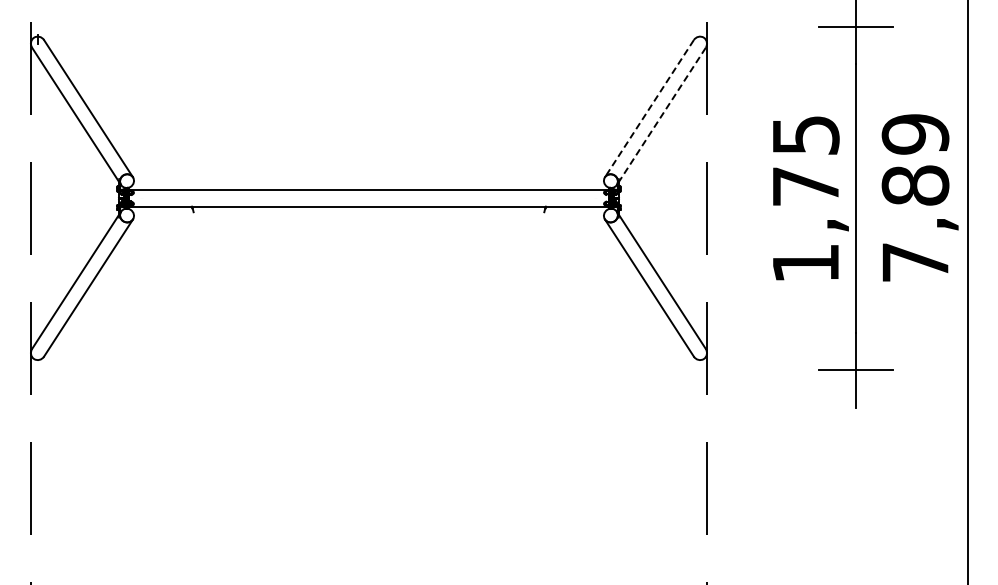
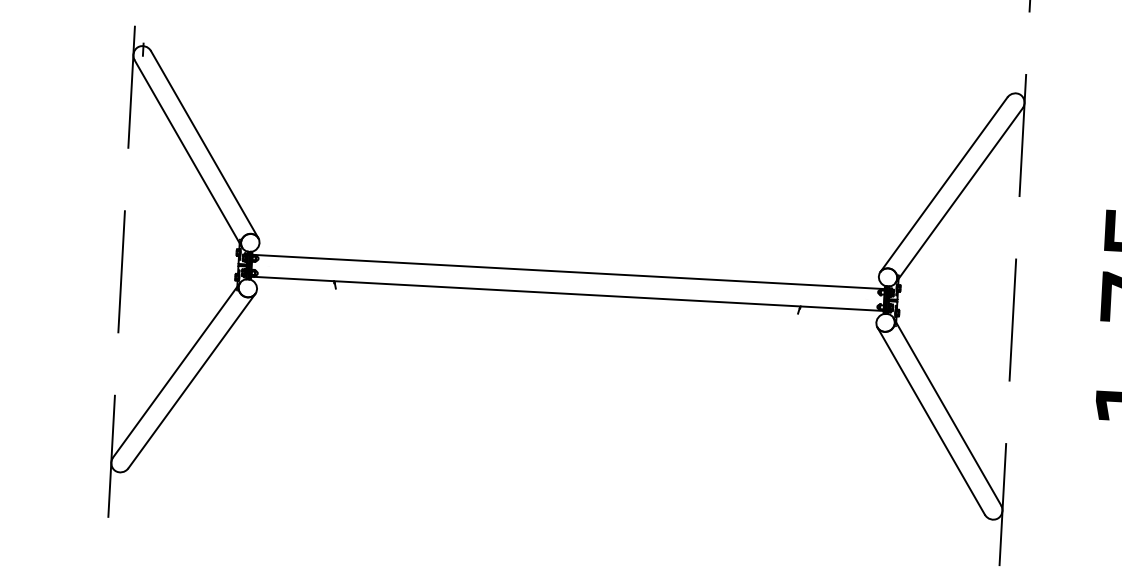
line: (649, 108) -> (944, 184), dashed -> solid
line: (661, 116) -> (959, 195), dashed -> solid

